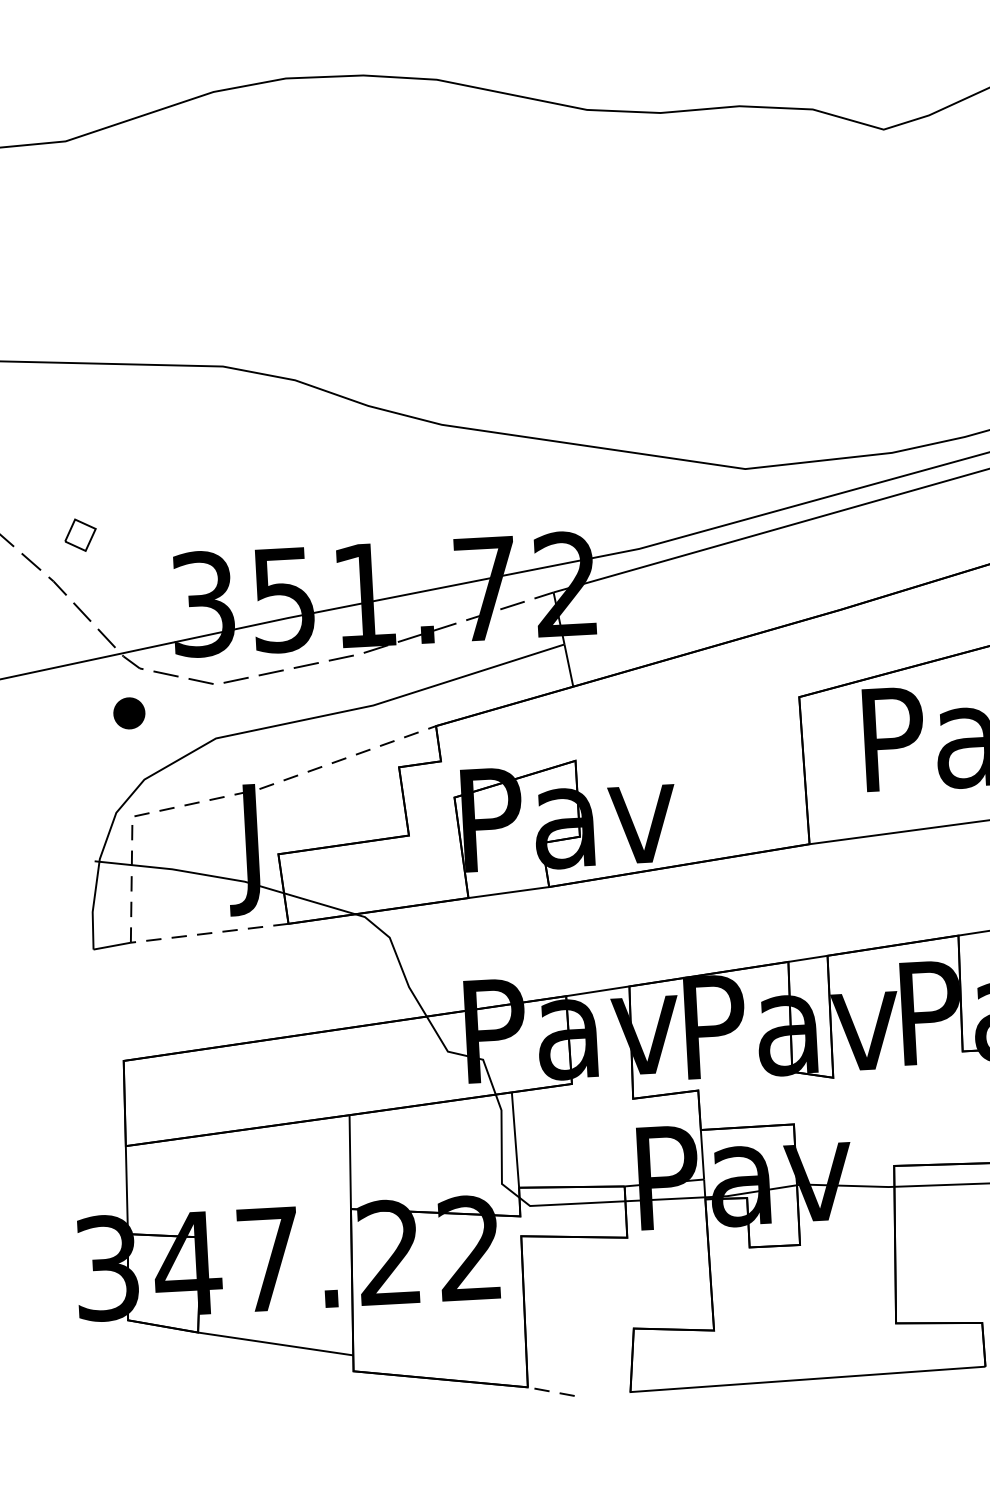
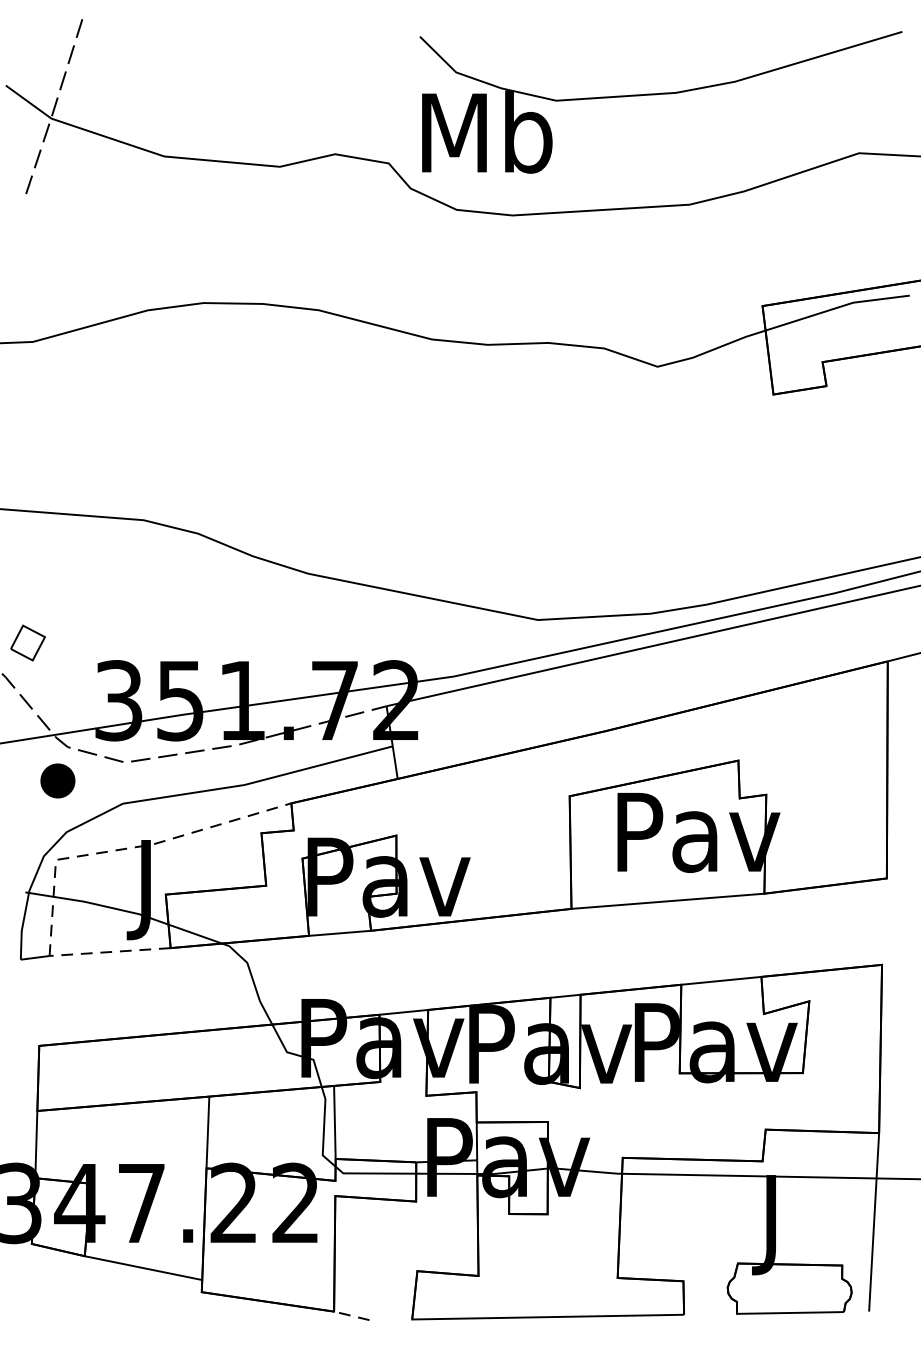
part: (79, 534) -> (27, 642), size x1.43
part: (128, 712) -> (57, 780), size x1.43

